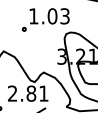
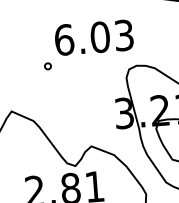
text: (33, 16) -> (63, 40), 1.03 -> 6.03

